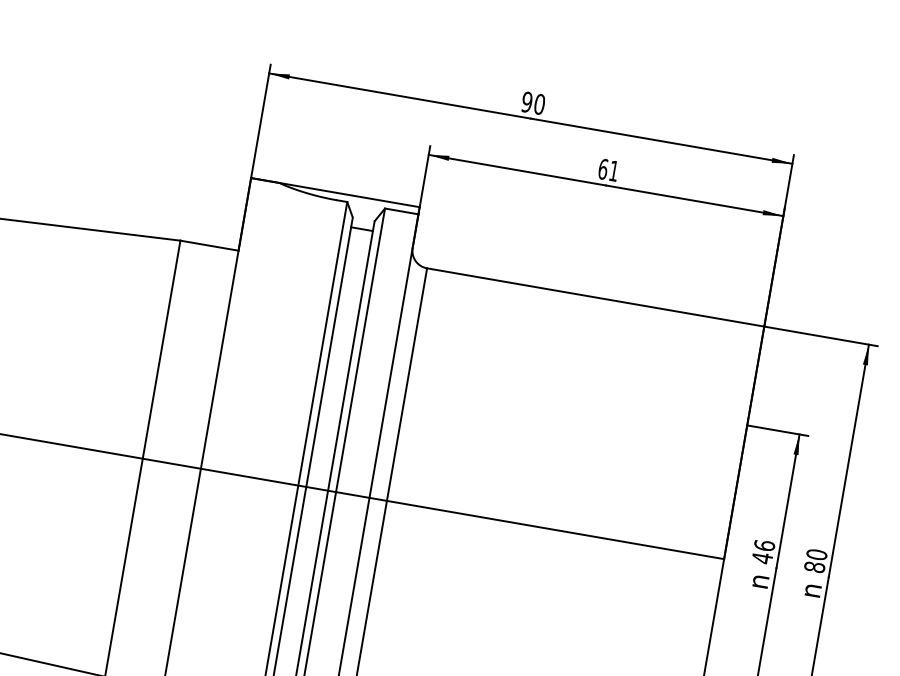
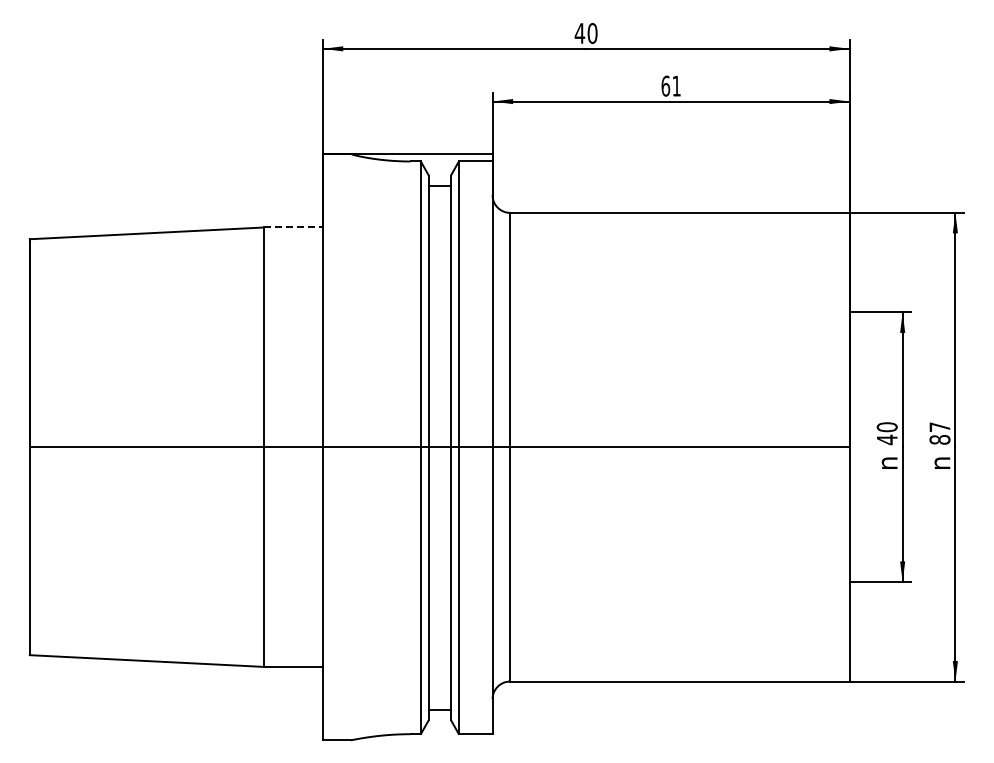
text: (526, 102) -> (579, 33), 90 -> 40
line: (209, 245) -> (293, 227), solid -> dashed
text: (763, 545) -> (886, 427), 46 -> 40
text: (816, 554) -> (939, 427), 80 -> 87

